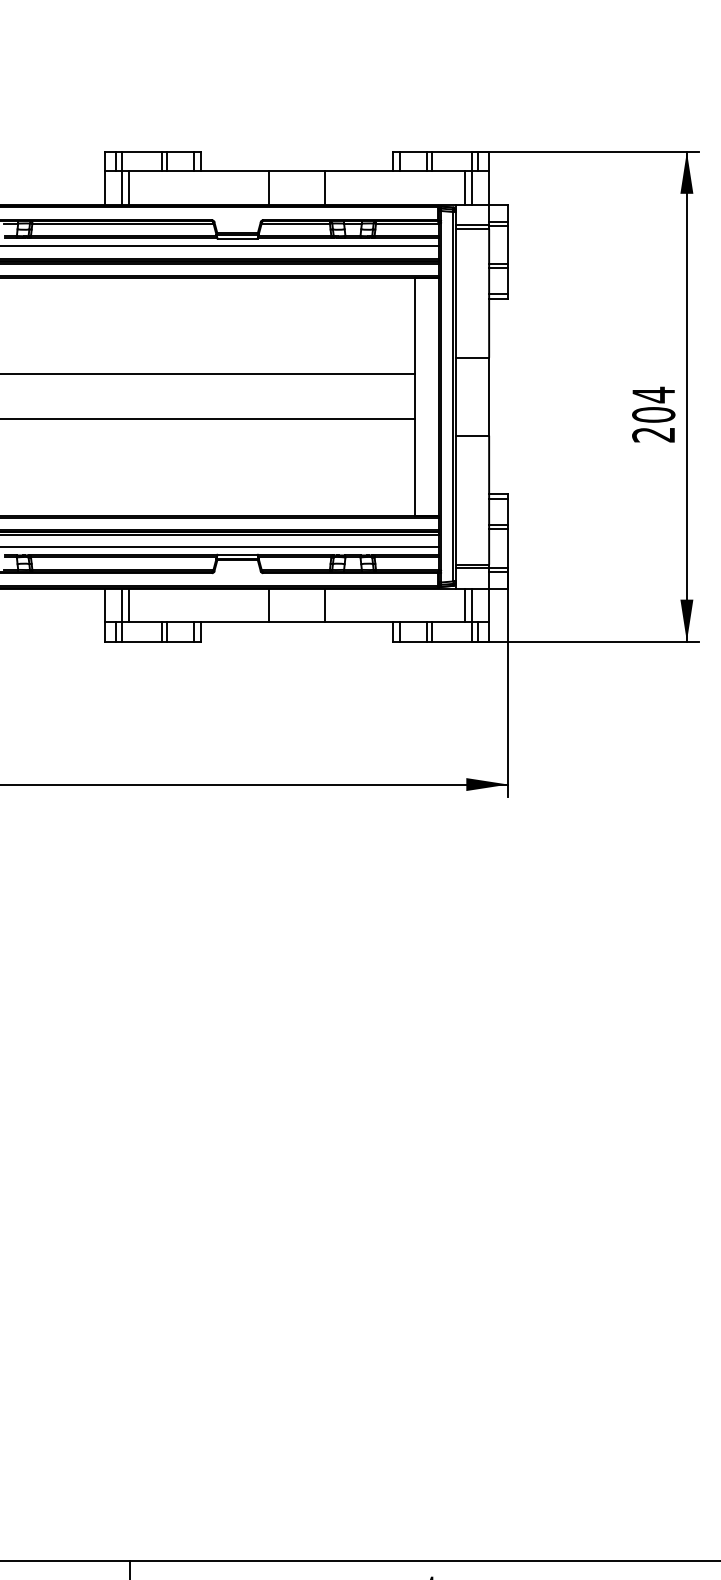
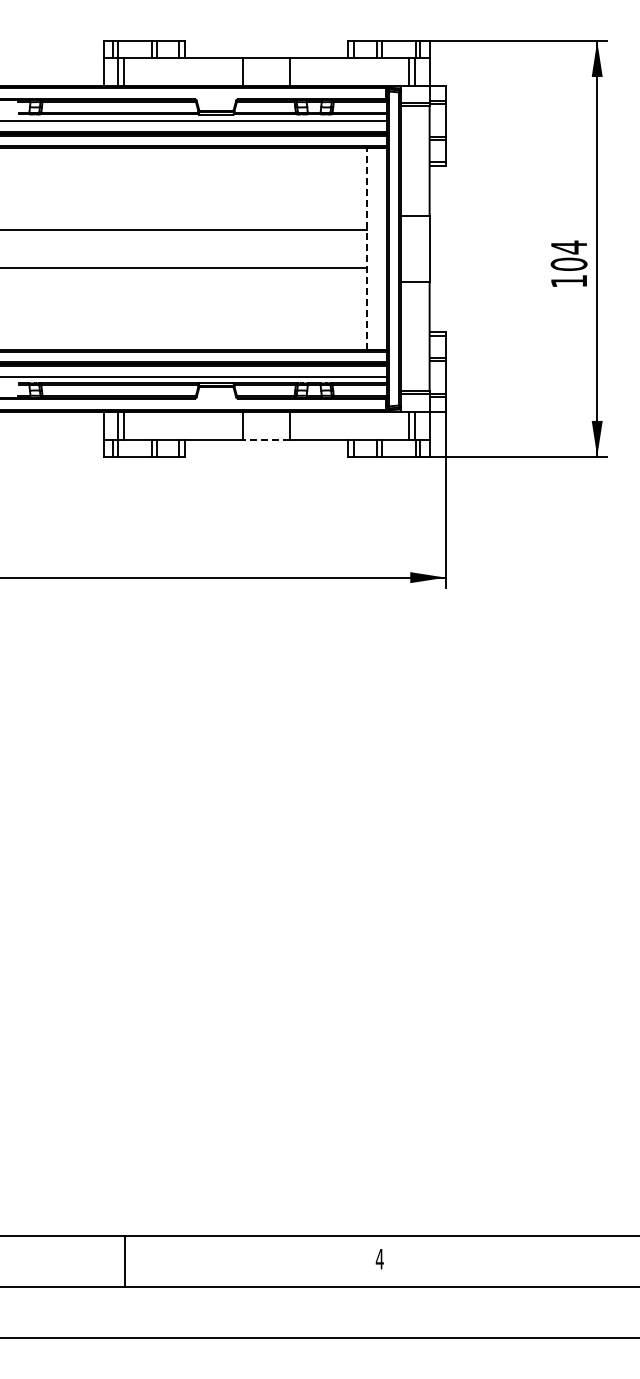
line: (414, 396) -> (366, 248), solid -> dashed
text: (652, 435) -> (568, 281), 204 -> 104
line: (296, 622) -> (266, 440), solid -> dashed

